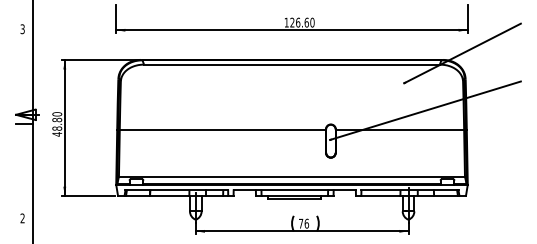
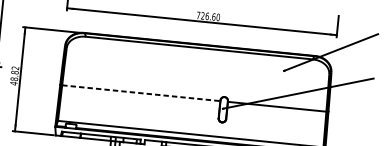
text: (286, 22) -> (198, 15), 126.60 -> 726.60
text: (57, 114) -> (15, 68), 48.80 -> 48.82
line: (223, 130) -> (141, 93), solid -> dashed

